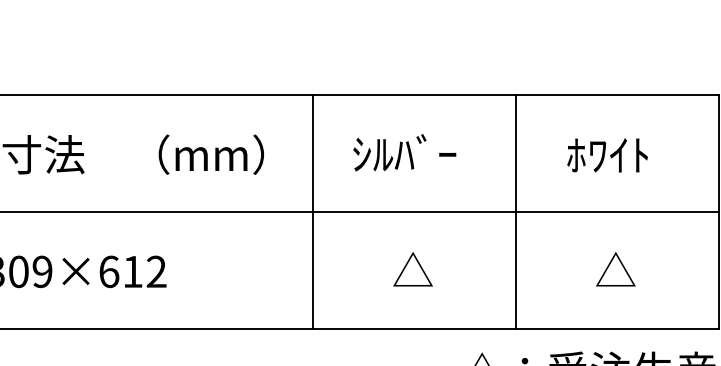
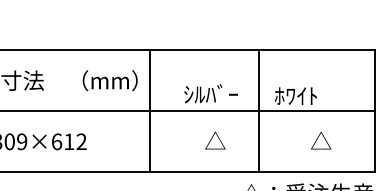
text: (403, 152) -> (210, 93), moved
text: (606, 154) -> (295, 95), moved
line: (313, 211) -> (150, 110), moved
line: (516, 211) -> (259, 110), moved

